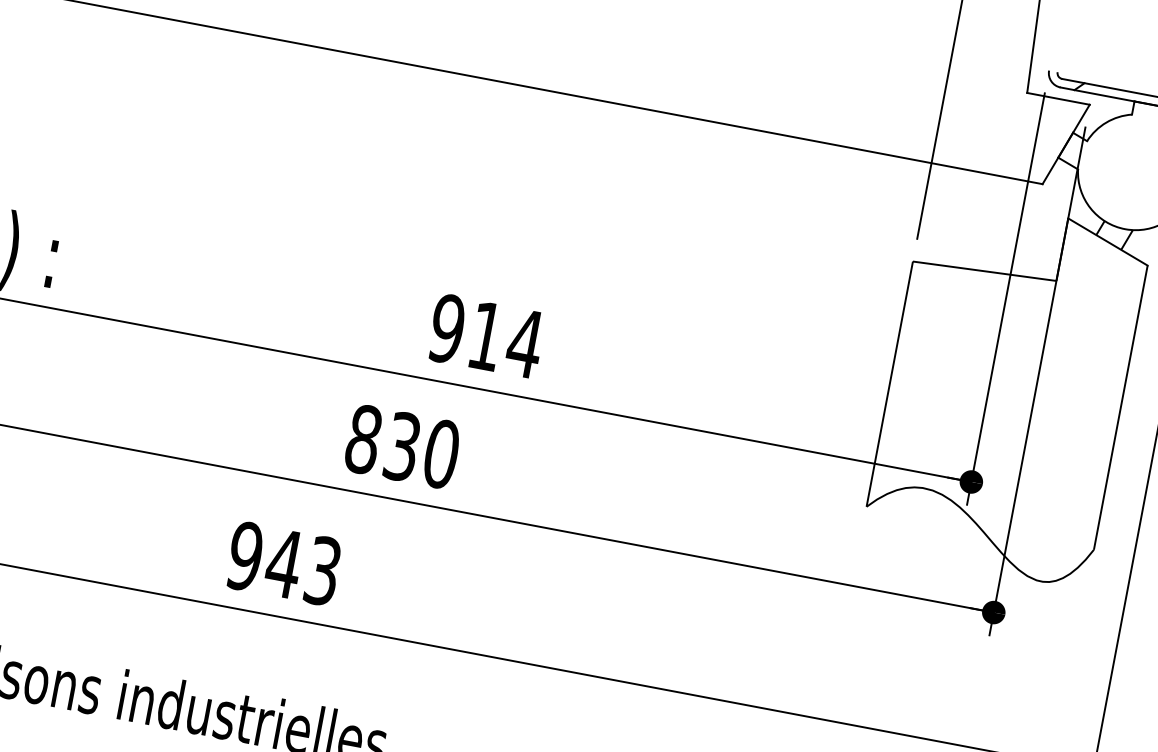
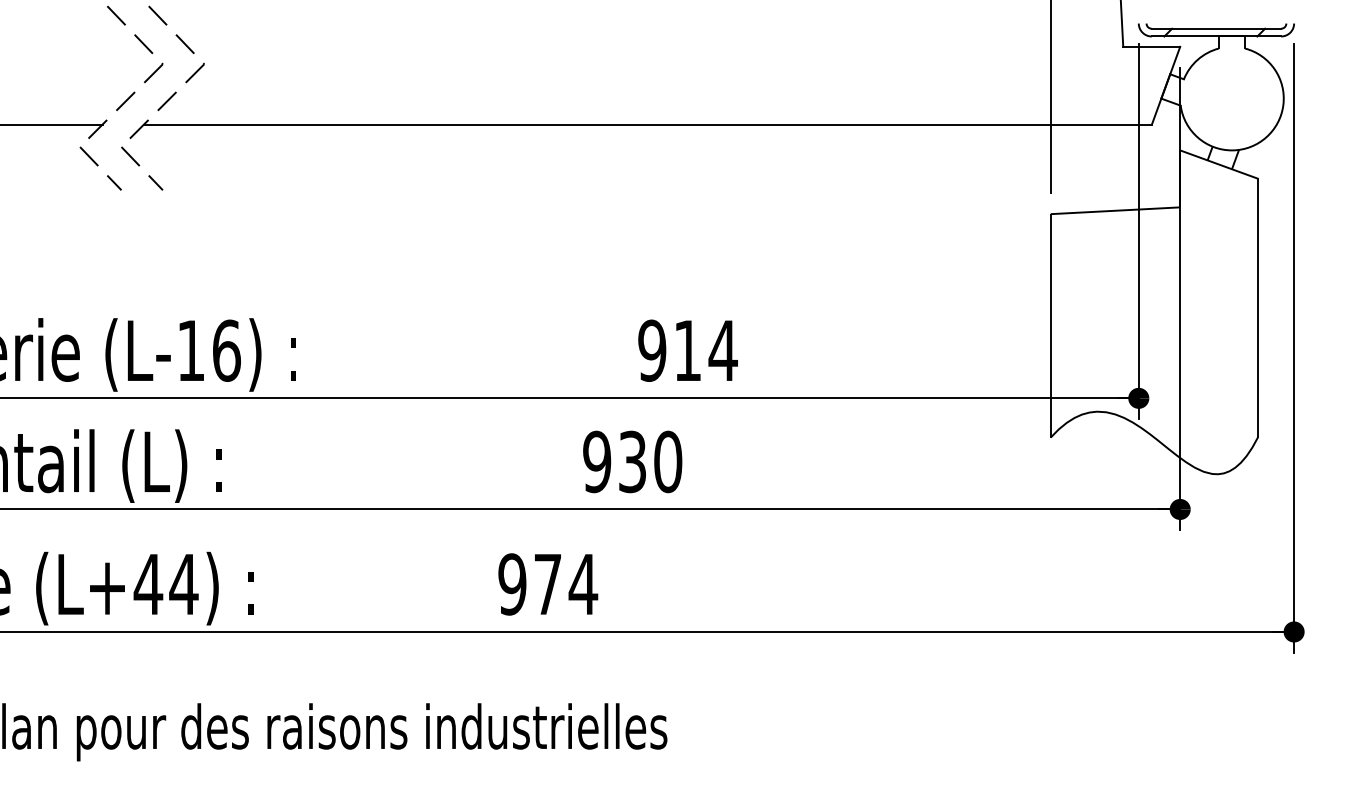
text: (364, 439) -> (597, 461), 830 -> 930
text: (303, 567) -> (565, 584), 943 -> 974

